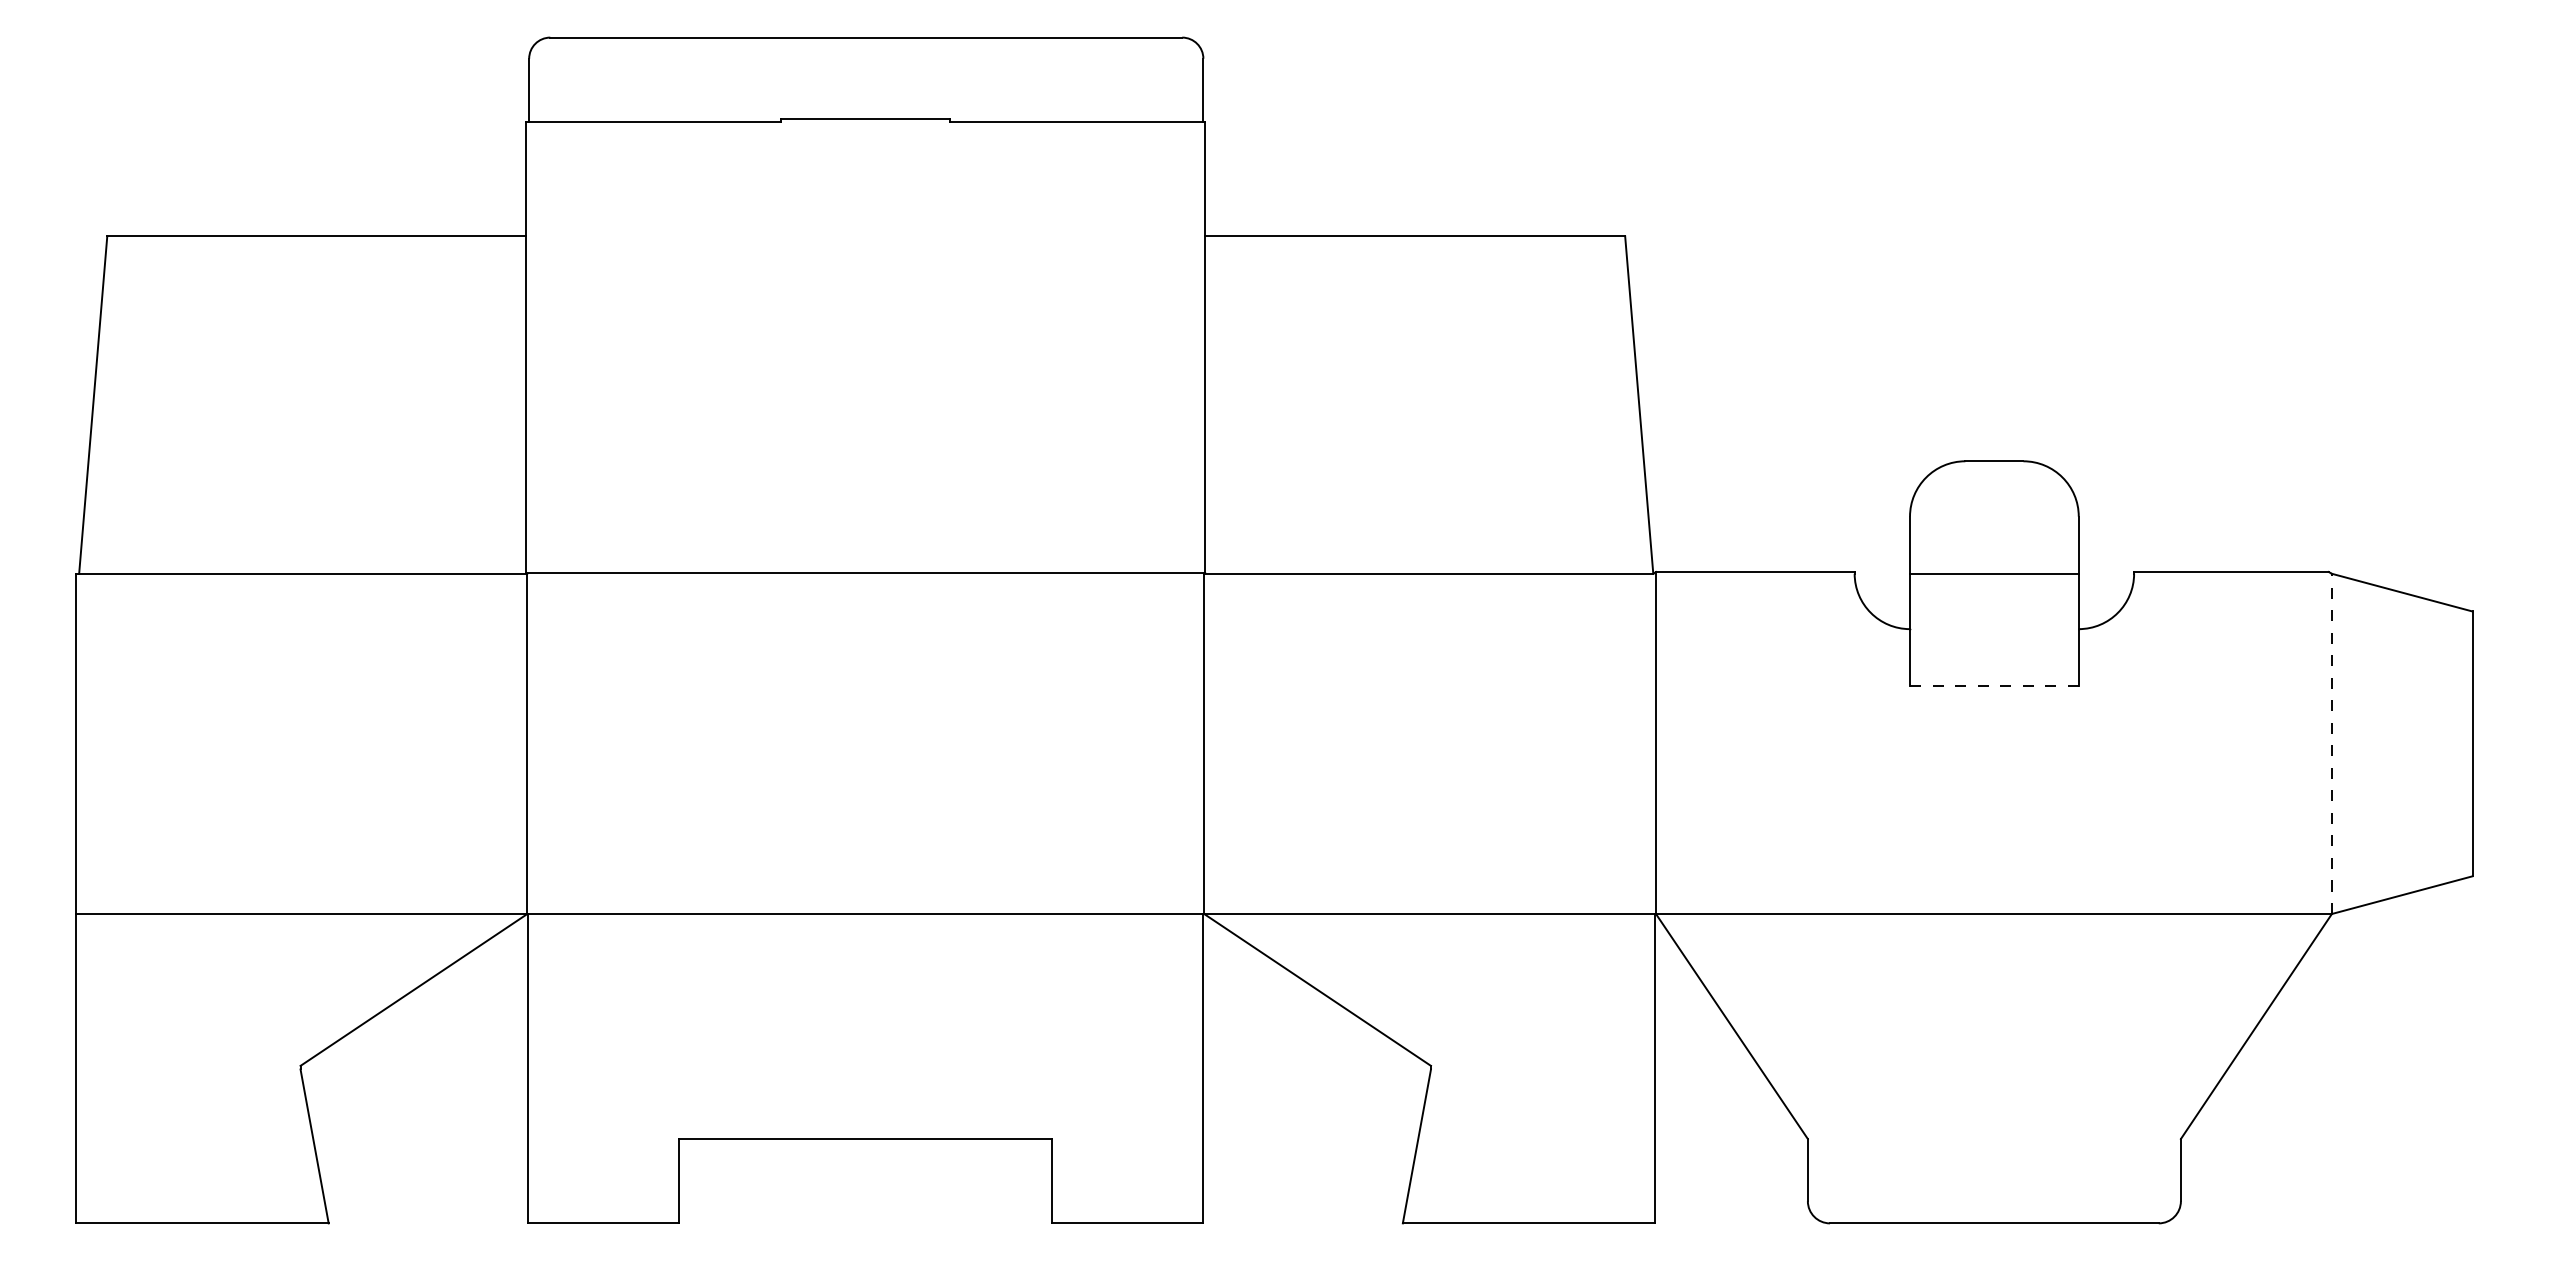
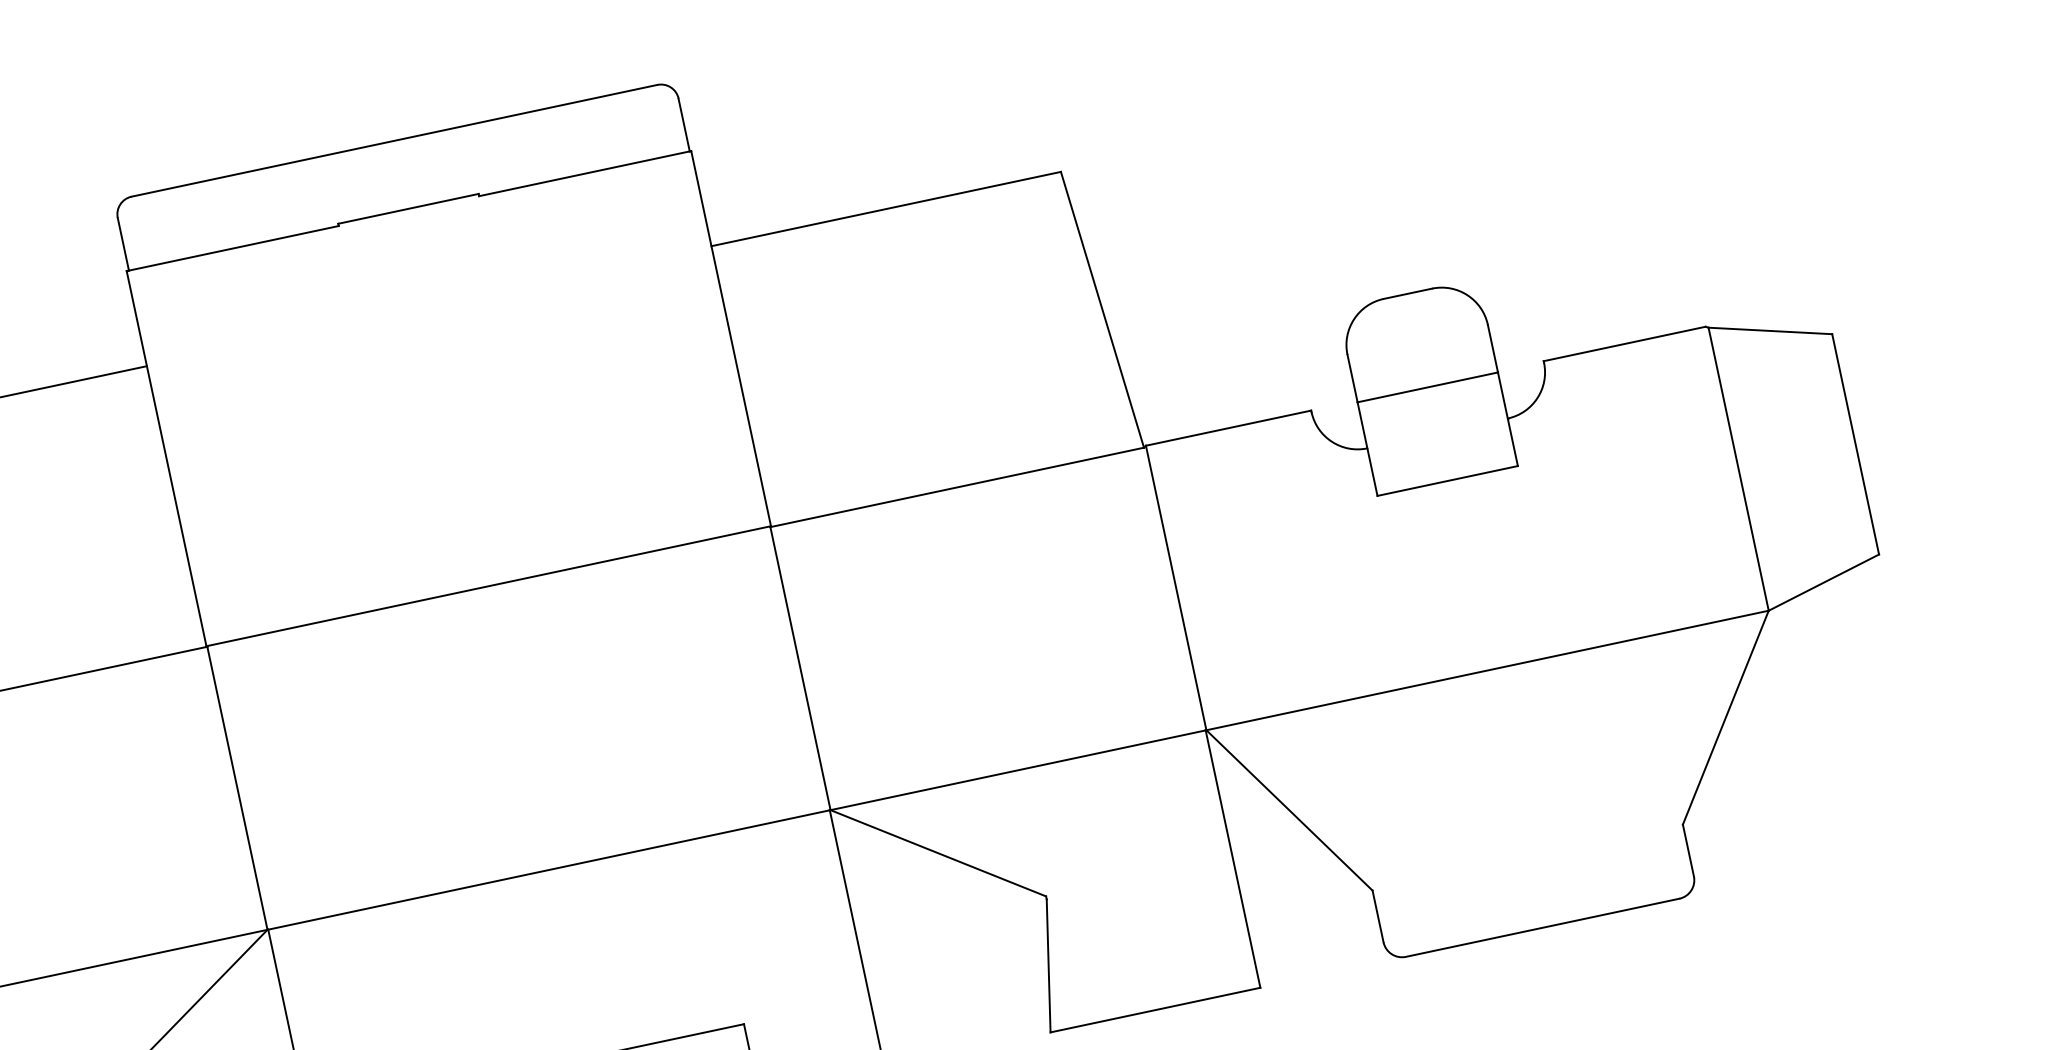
line: (1993, 686) -> (1446, 481), dashed -> solid
line: (2331, 743) -> (1738, 468), dashed -> solid

